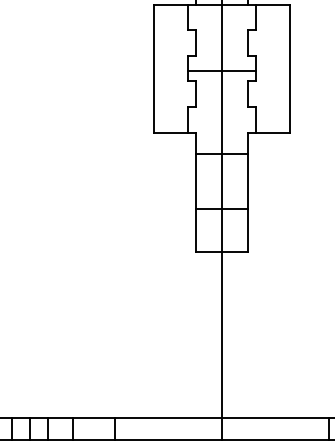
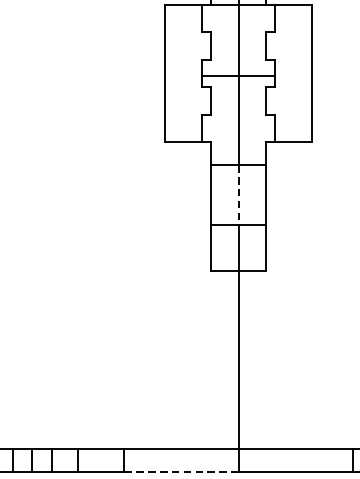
line: (221, 181) -> (238, 194), solid -> dashed
line: (168, 439) -> (181, 472), solid -> dashed

